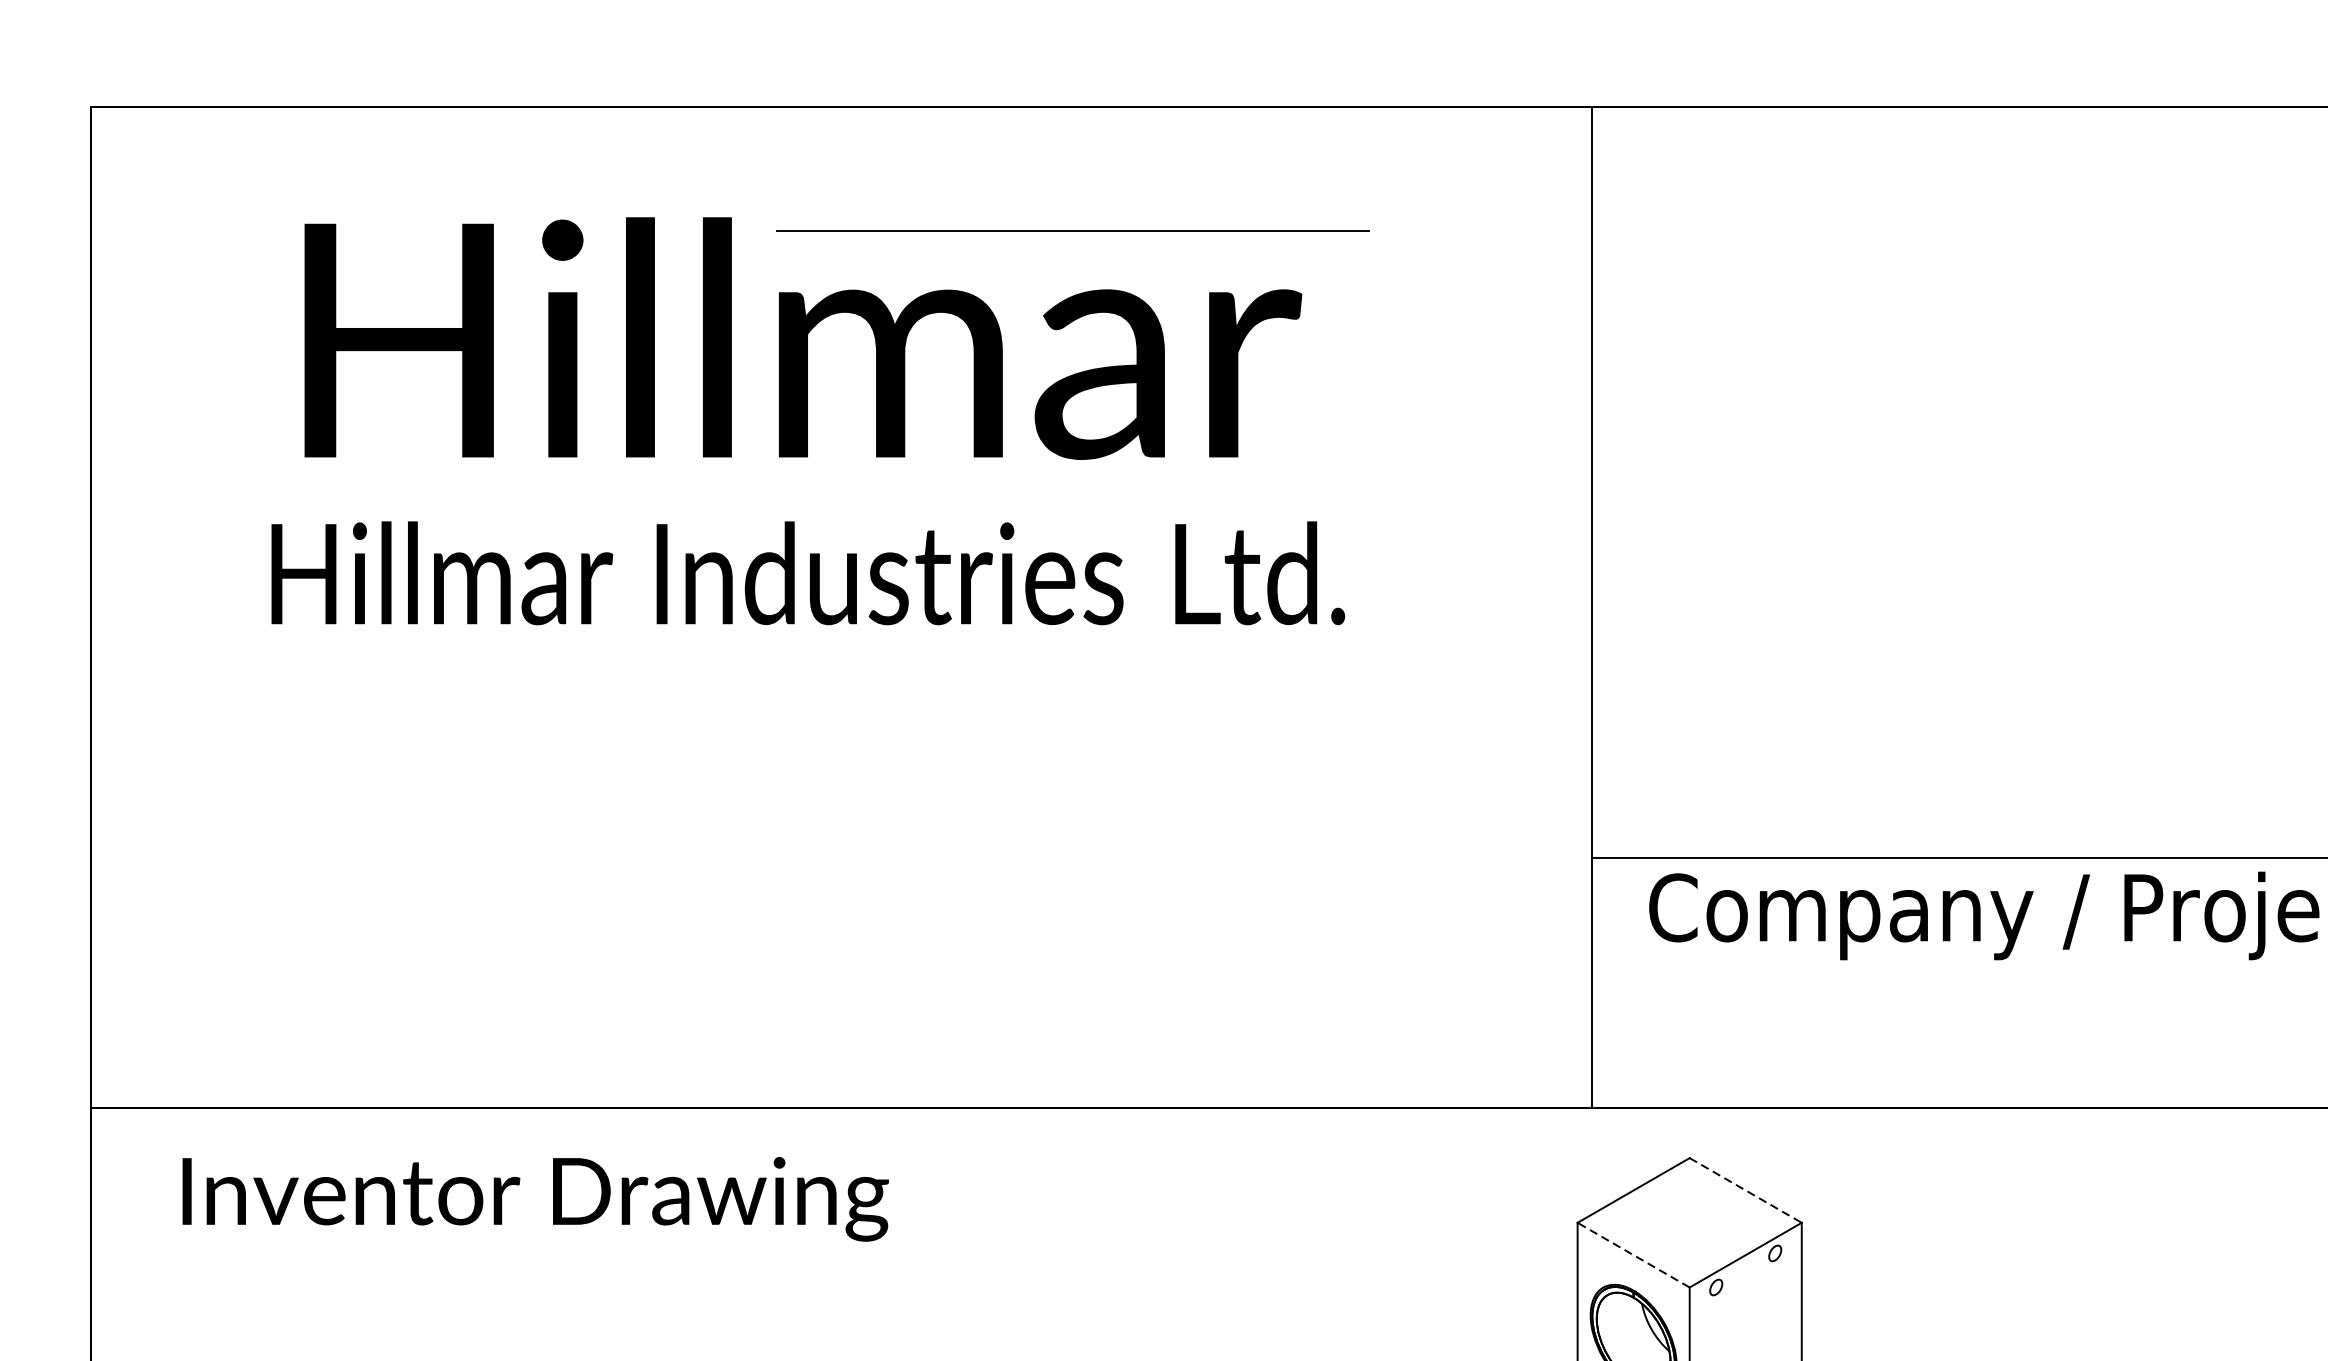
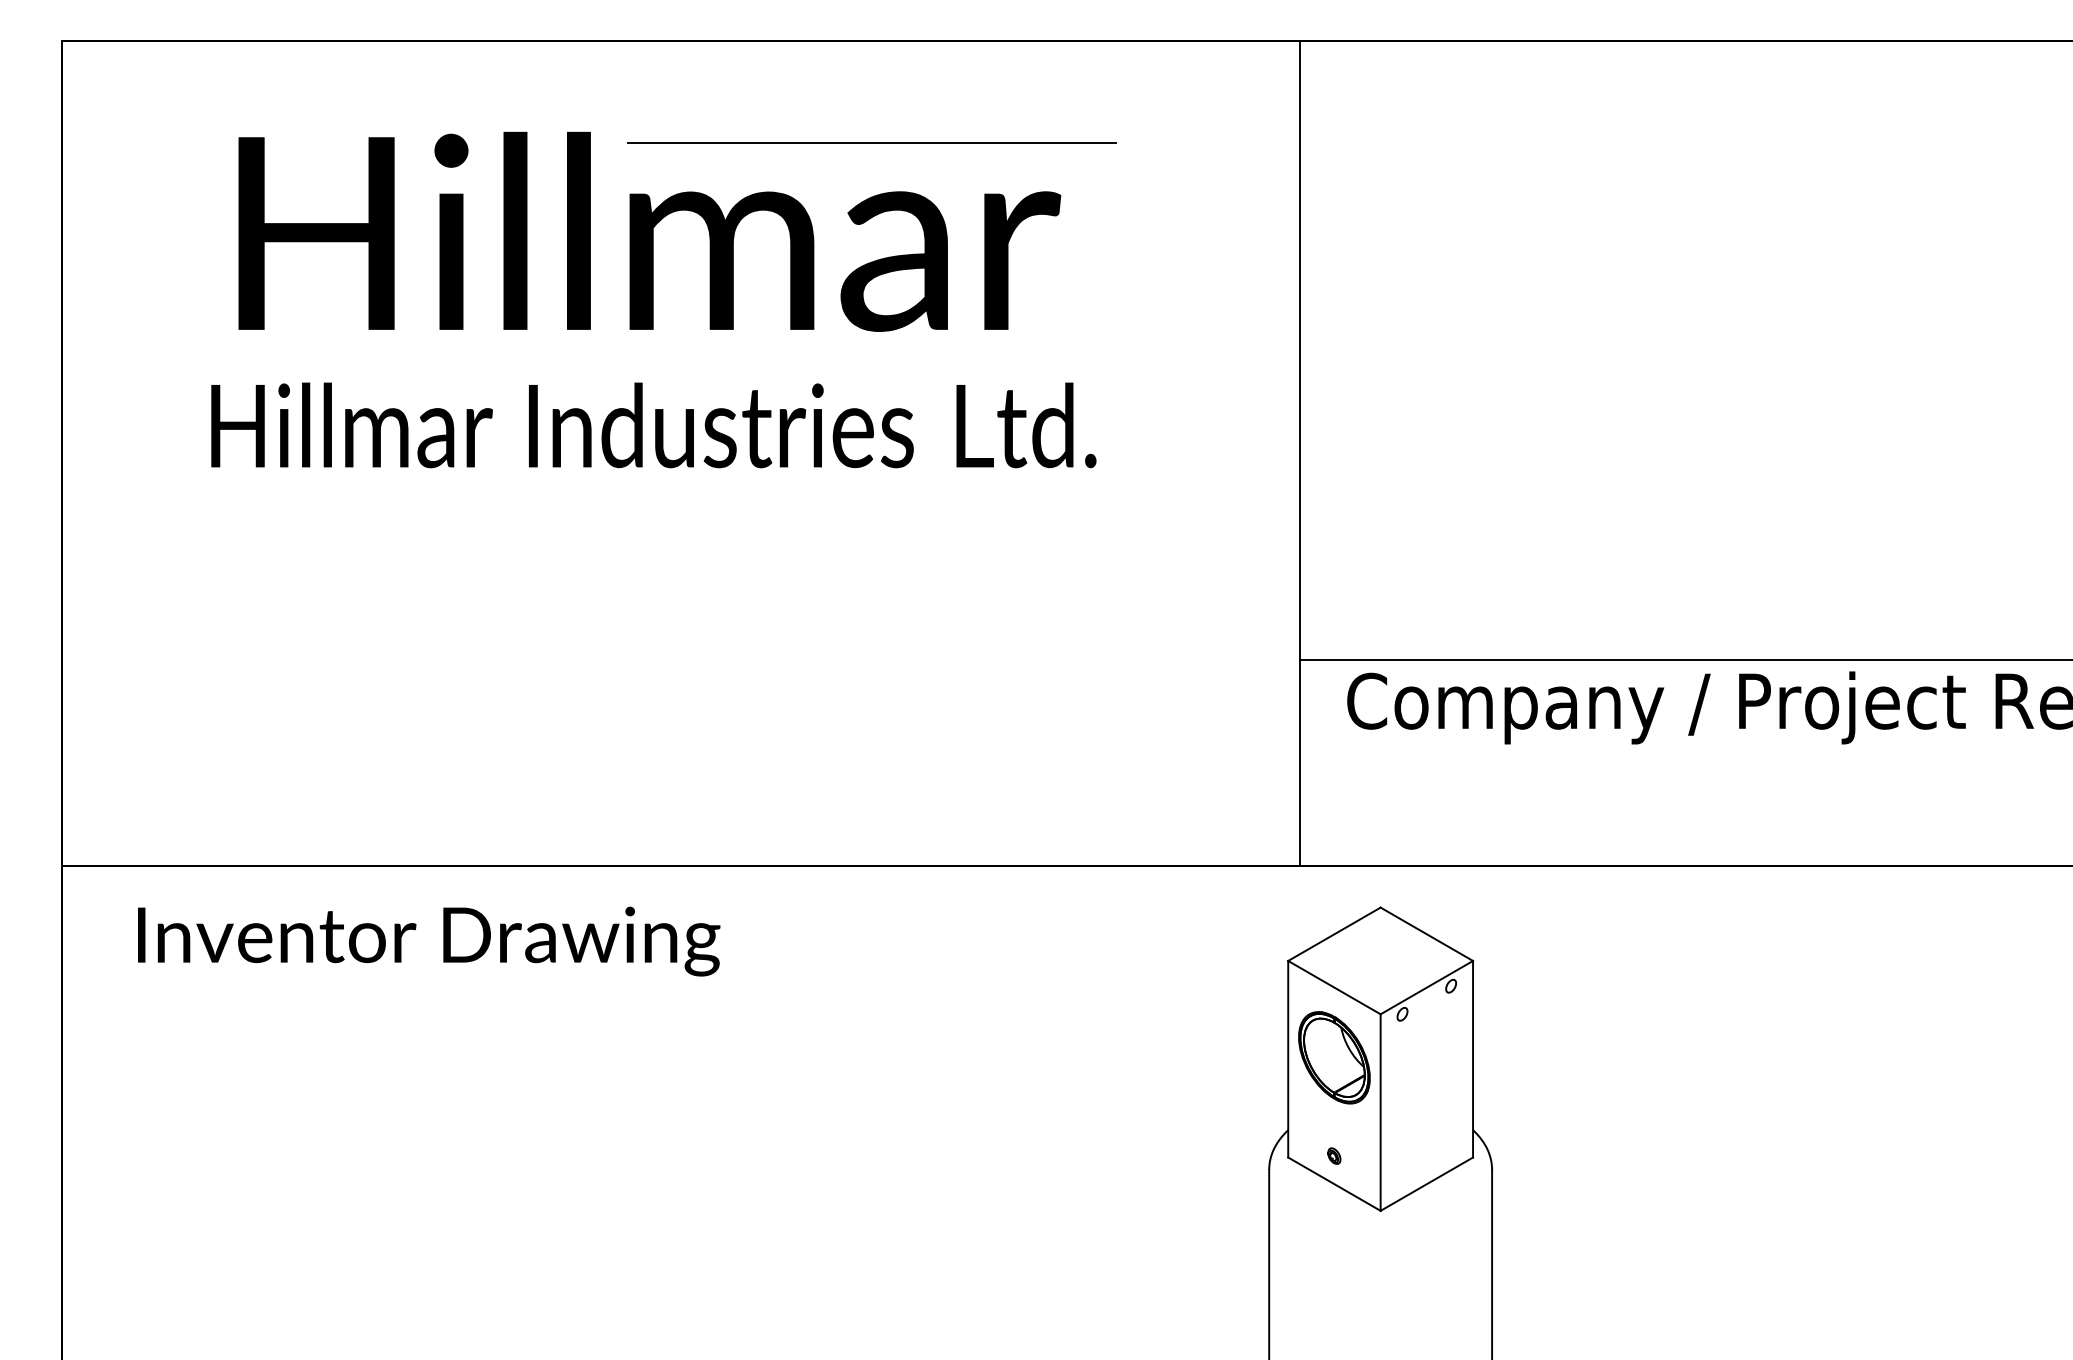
line: (1746, 1190) -> (1427, 934), dashed -> solid
line: (1633, 1254) -> (1334, 987), dashed -> solid

